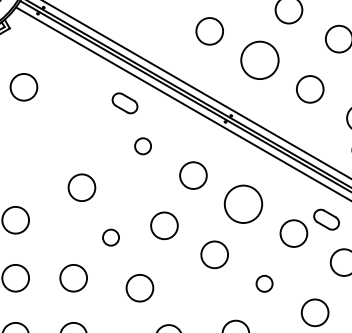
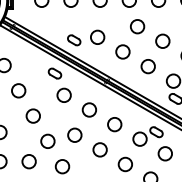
part: (163, 37) -> (74, 40), added
circle: (259, 59) -> (122, 51), size x0.71
circle: (52, 136) -> (18, 90), added
circle: (141, 144) -> (63, 94), size x1.67
circle: (243, 204) -> (114, 124), size x0.71
circle: (110, 236) -> (47, 140), size x1.67
circle: (263, 283) -> (124, 164), size x1.67

